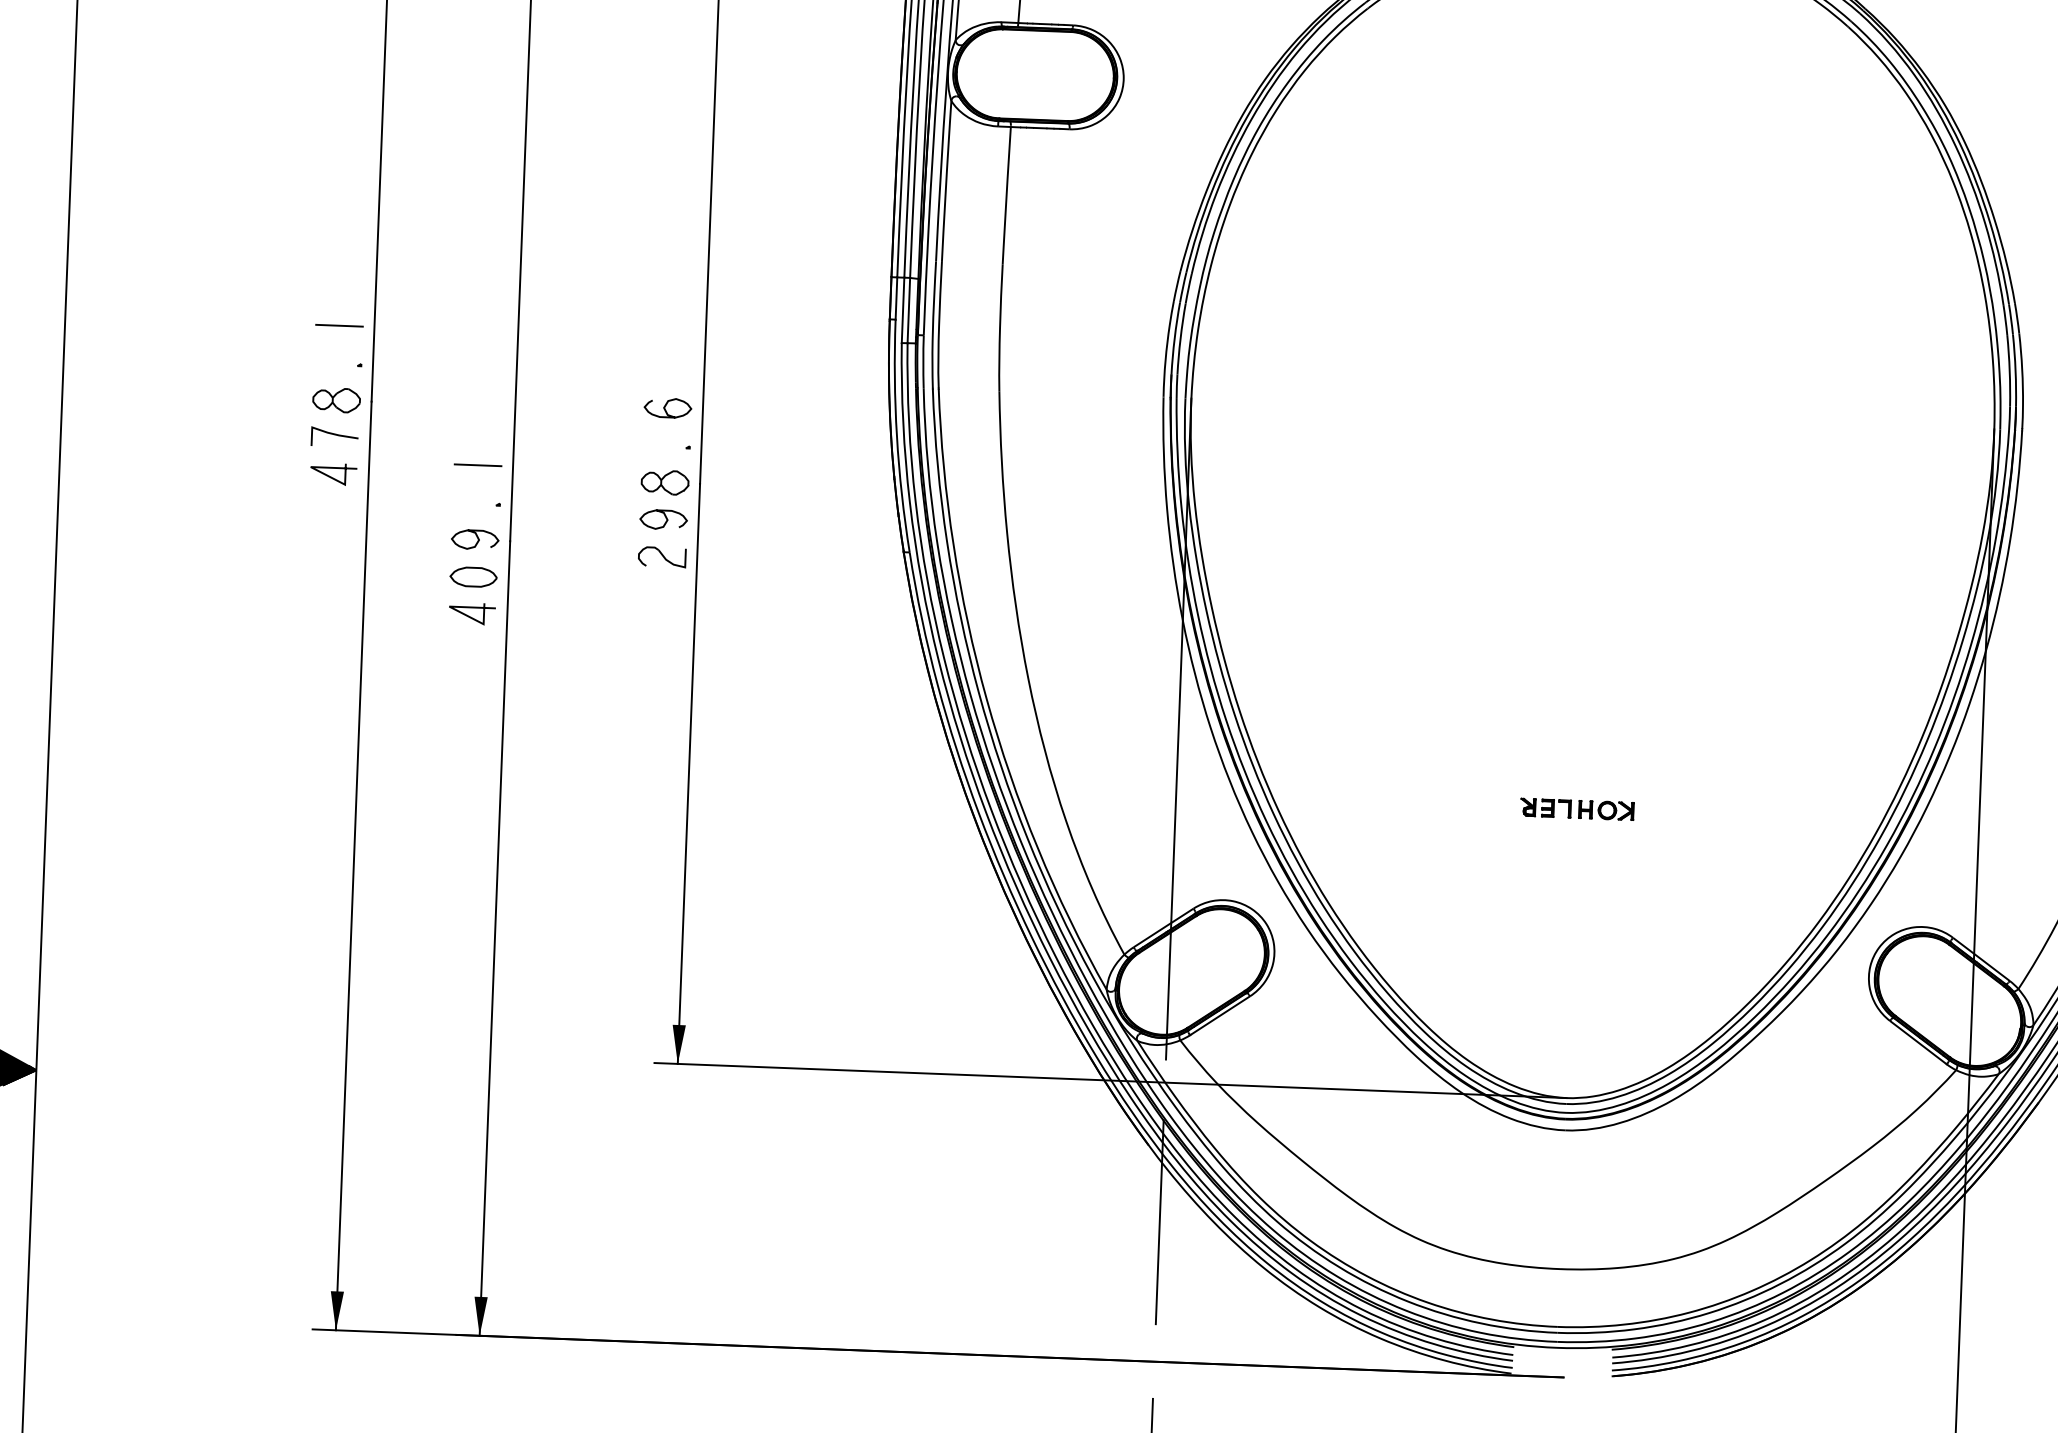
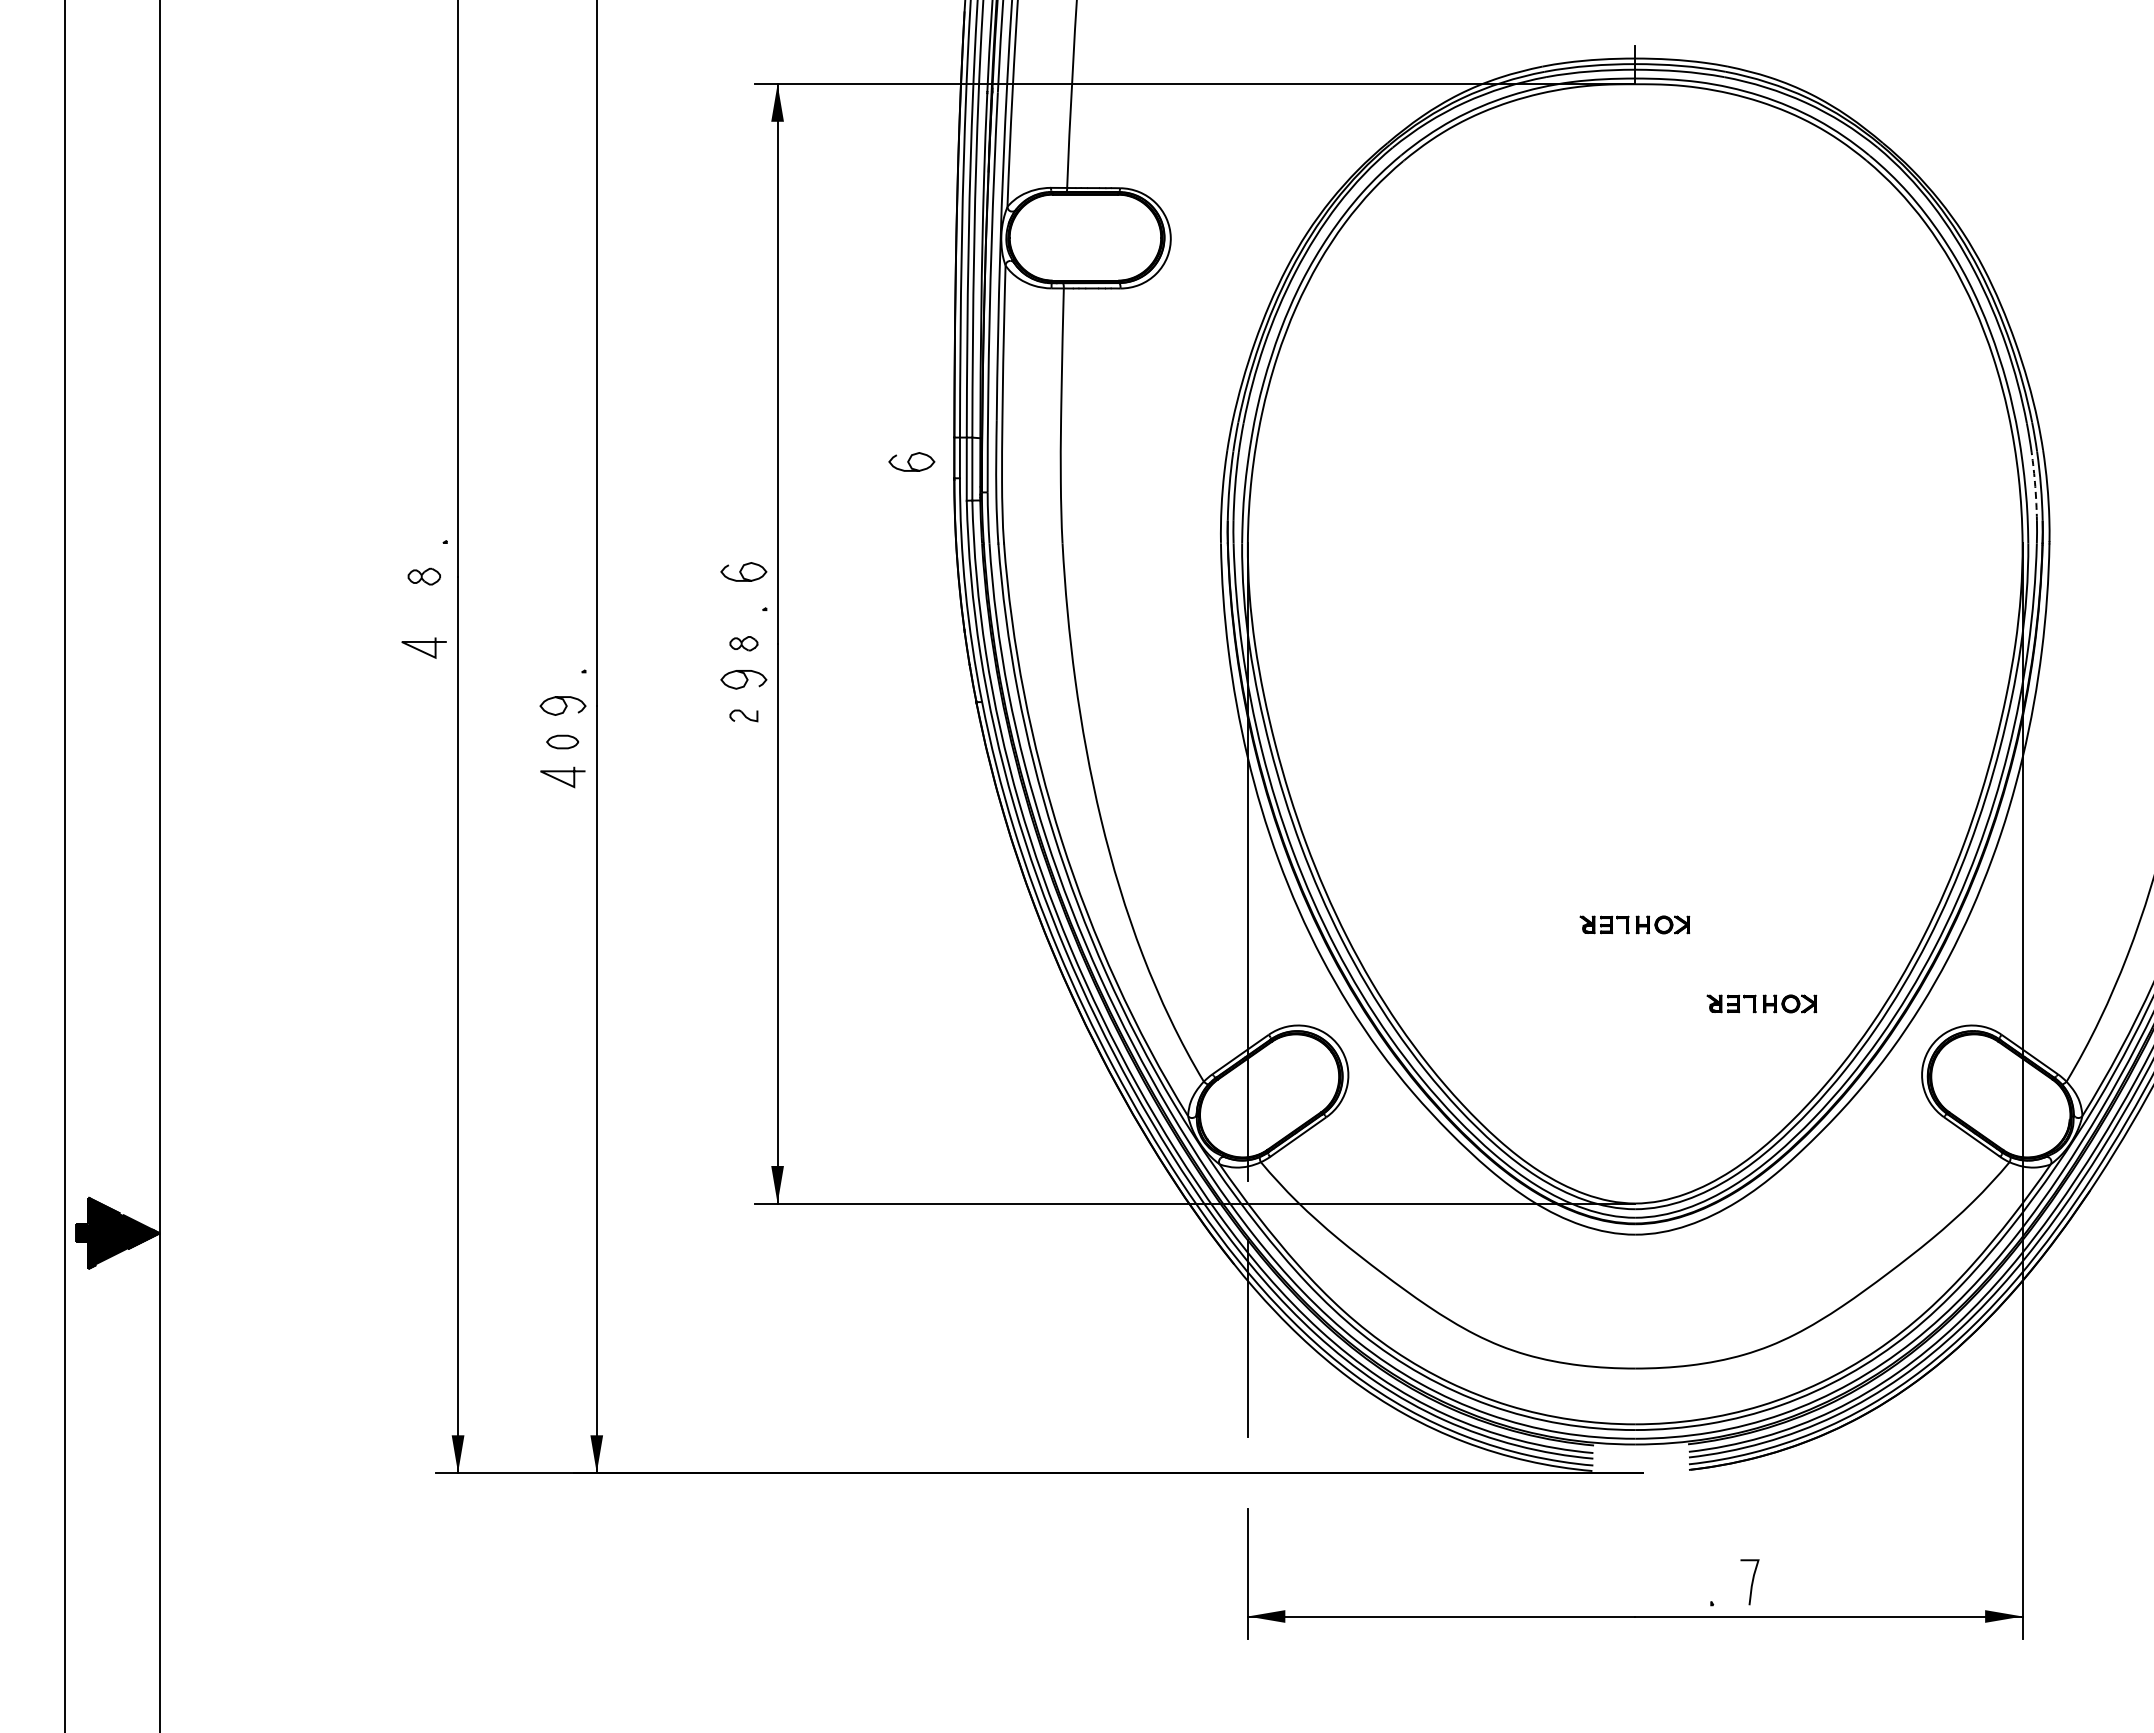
curve: (844, 300) -> (909, 461), added
line: (338, 325) -> (423, 504), removed
arc: (2009, 370) -> (2035, 486), solid -> dashed
part: (336, 400) -> (424, 576), size x0.7
curve: (334, 435) -> (423, 610), removed
line: (477, 465) -> (562, 634), removed
part: (664, 482) -> (743, 643), size x0.6
part: (661, 556) -> (743, 715), size x0.6
part: (473, 576) -> (562, 741), size x0.7
part: (1705, 895) -> (1761, 1003), added

